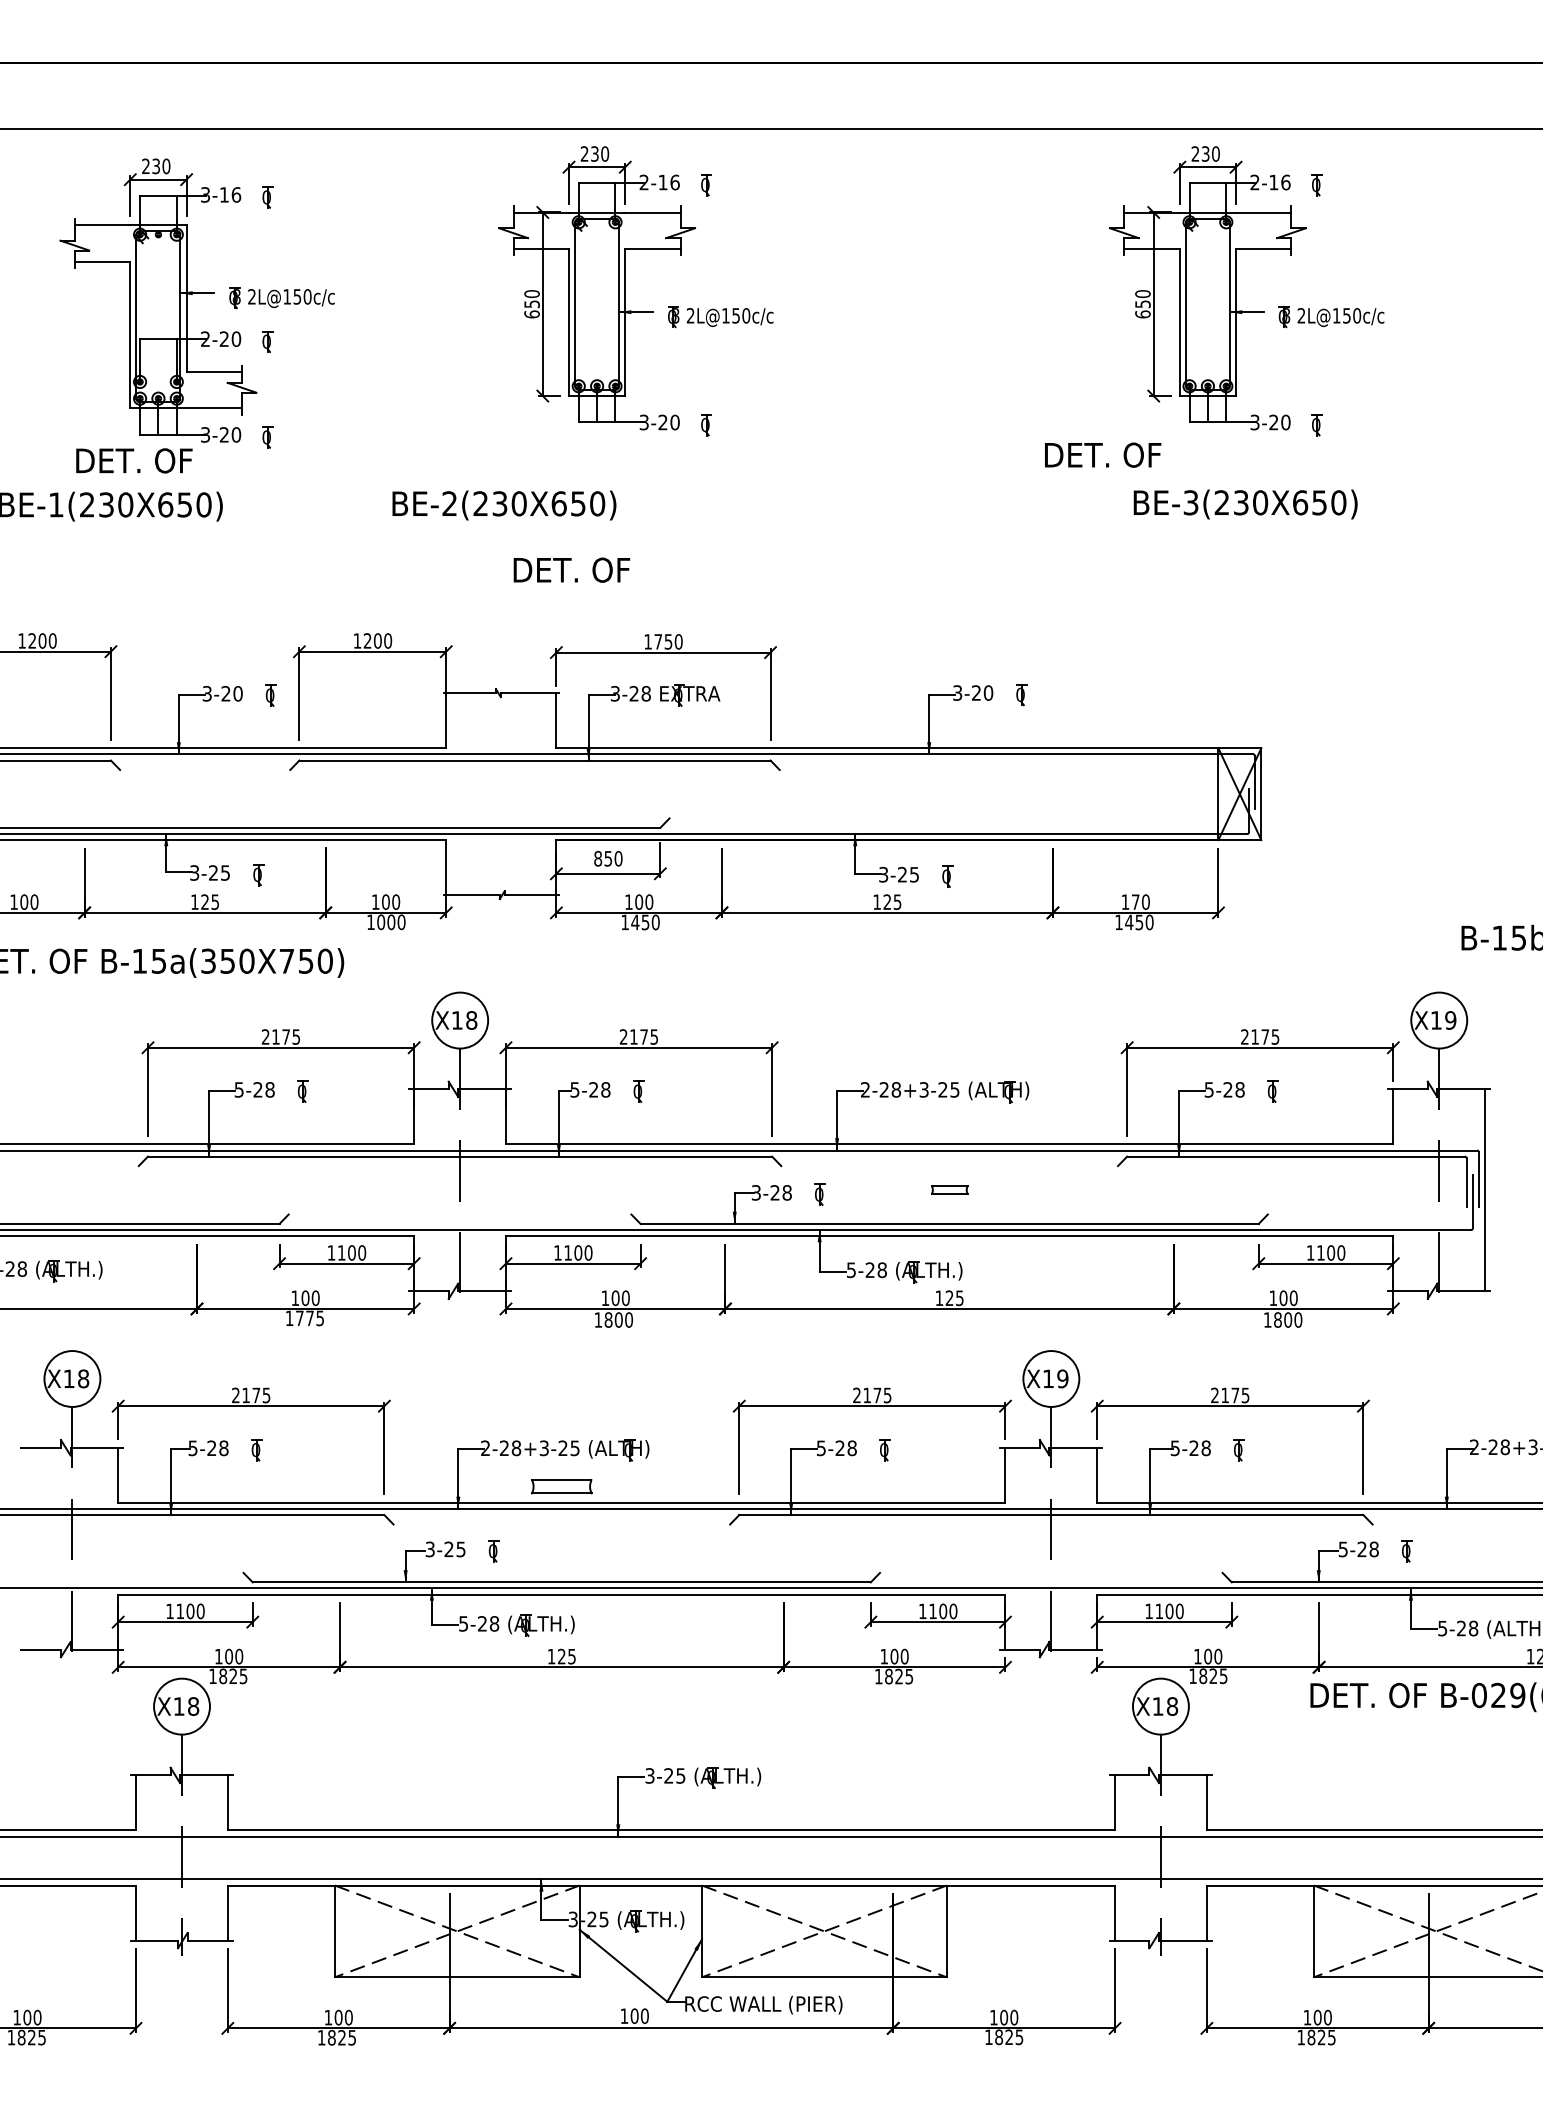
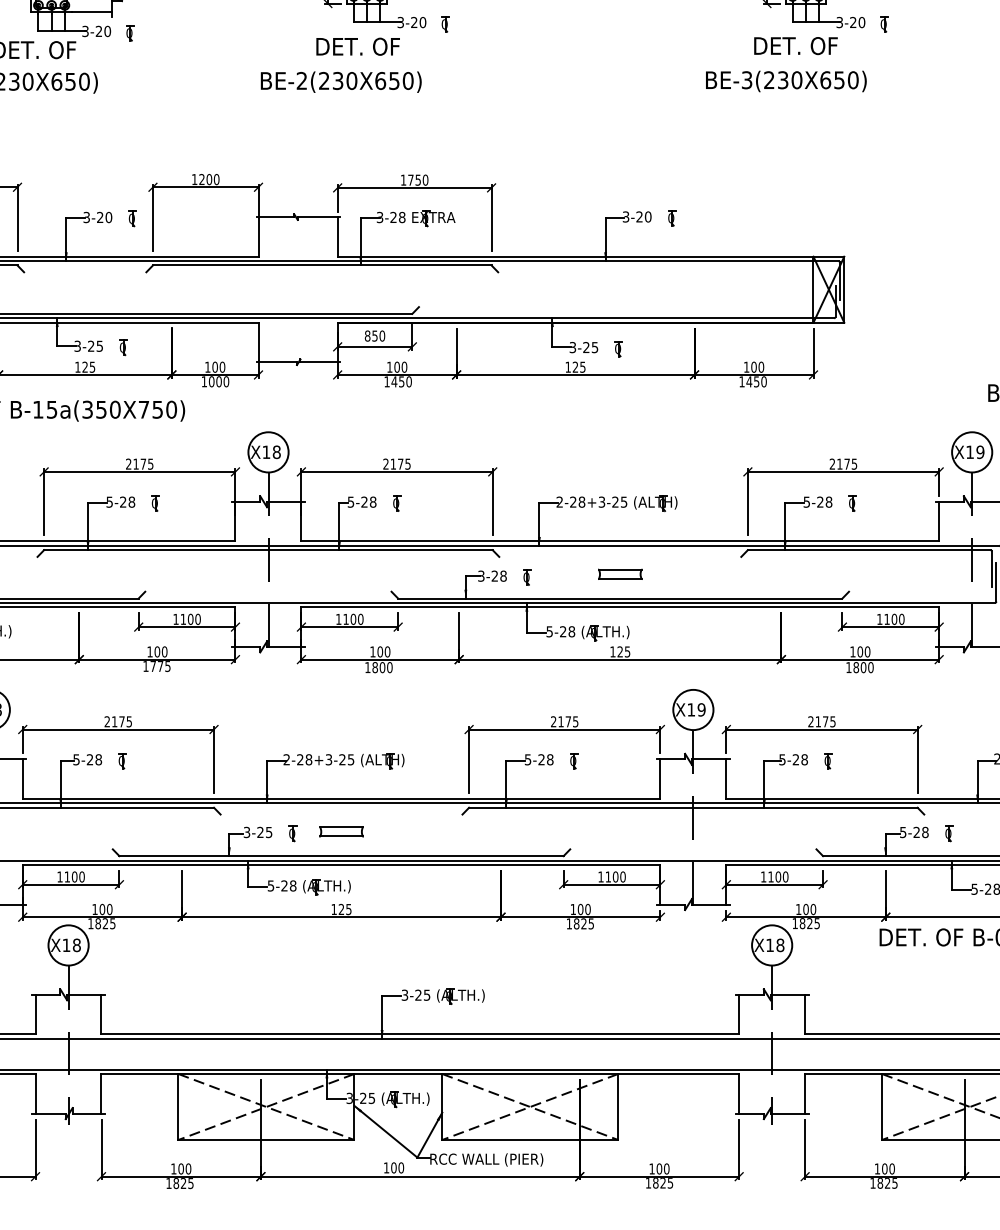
text: (1103, 454) -> (796, 45), moved
text: (1245, 504) -> (786, 81), moved
text: (504, 505) -> (341, 82), moved
text: (571, 569) -> (357, 46), moved
text: (1135, 901) -> (753, 366), 170 -> 100
part: (949, 1189) -> (620, 573), size x1.67
part: (561, 1486) -> (341, 831), moved

